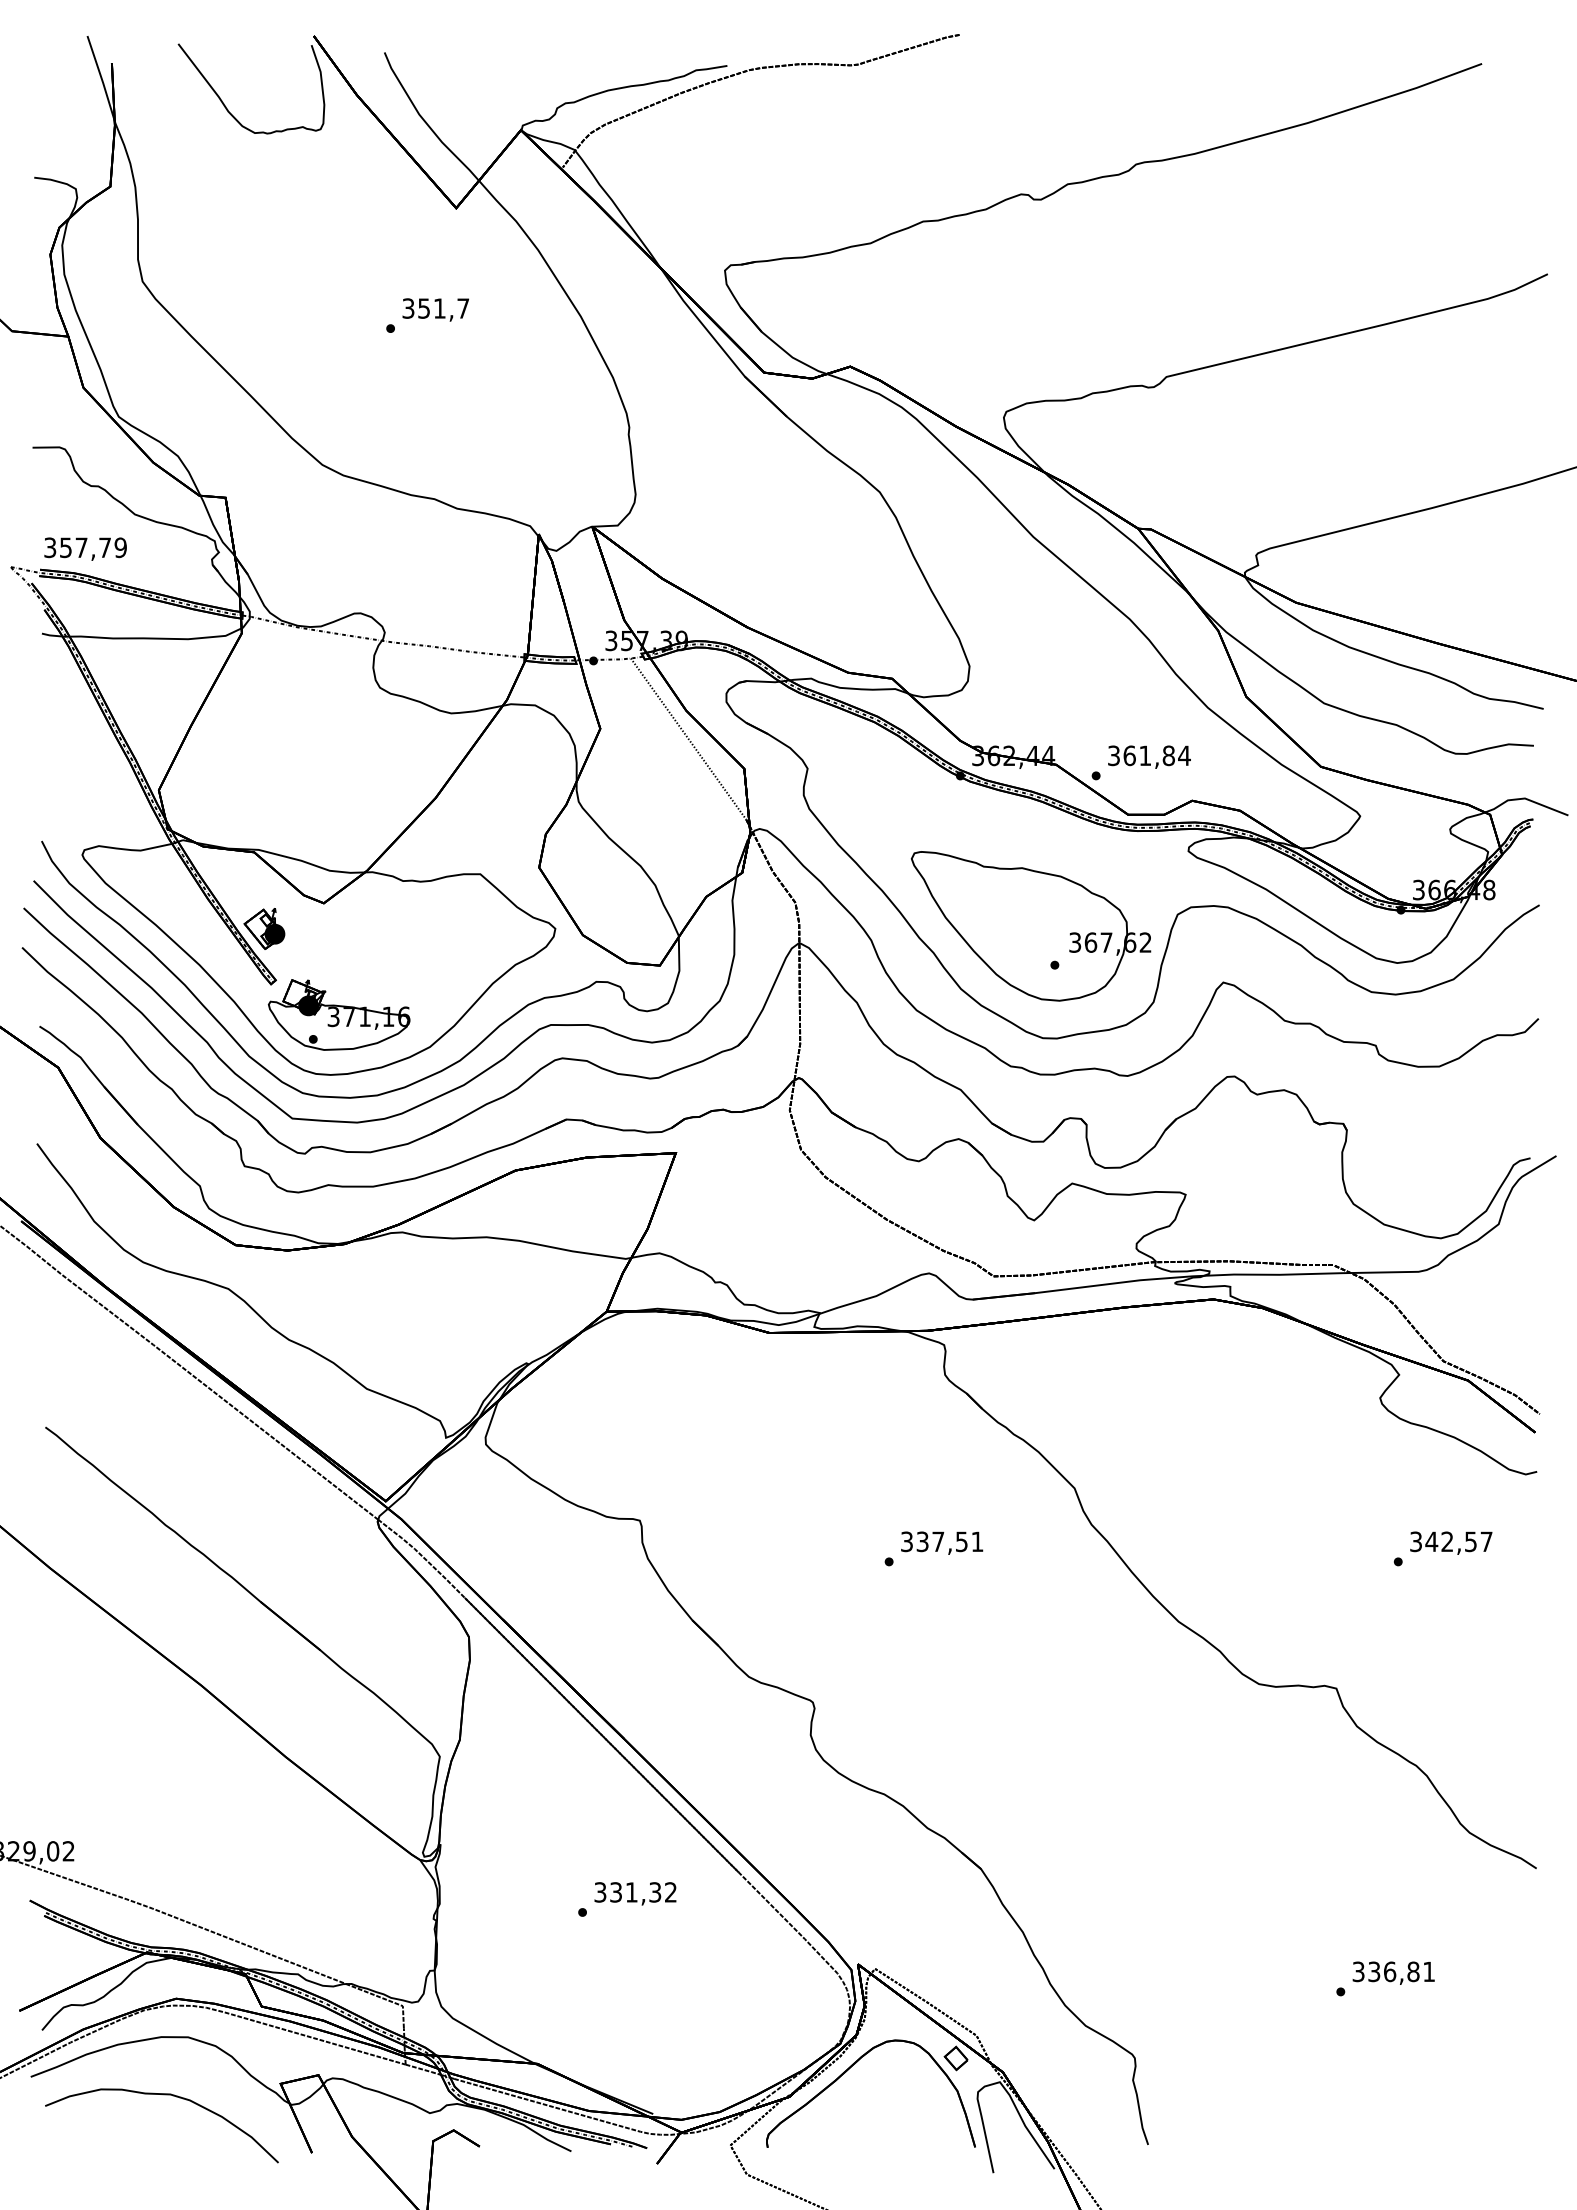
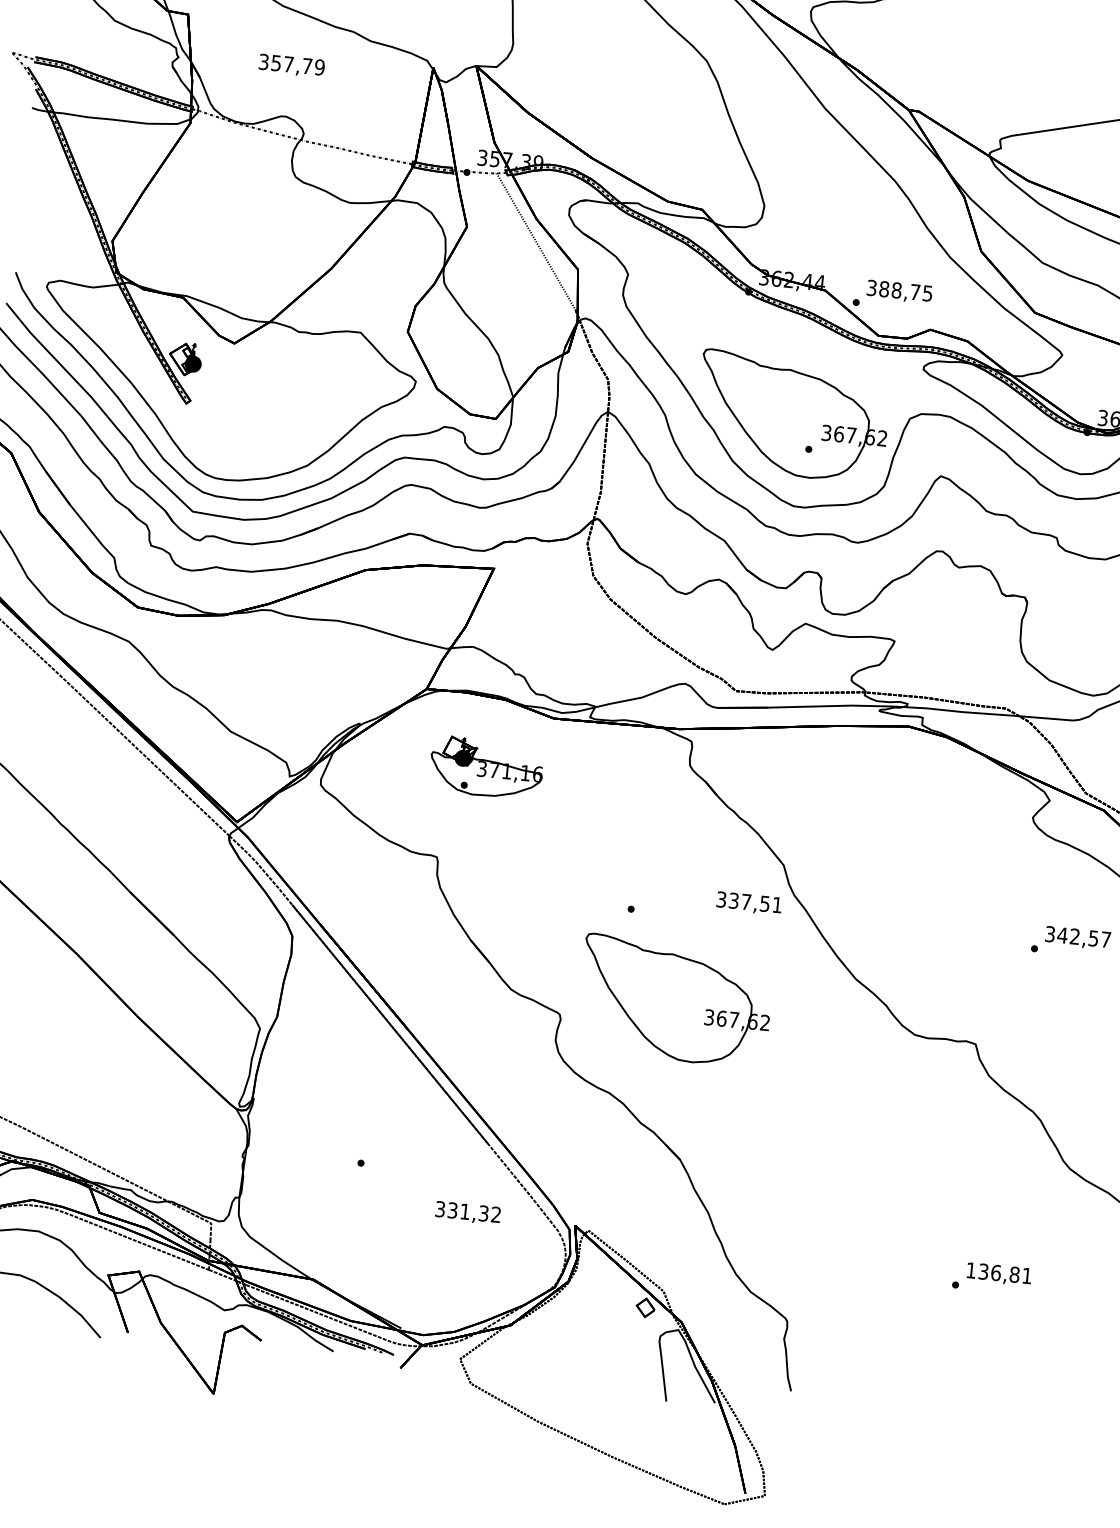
text: (85, 548) -> (291, 65), moved
text: (1156, 755) -> (905, 291), 361,84 -> 388,75
part: (338, 1014) -> (486, 767), moved
text: (942, 1542) -> (749, 902), moved
part: (955, 1671) -> (675, 1001), added
text: (635, 1893) -> (468, 1212), moved
text: (1358, 1971) -> (971, 1270), 336,81 -> 136,81
part: (848, 2070) -> (559, 1309), removed

